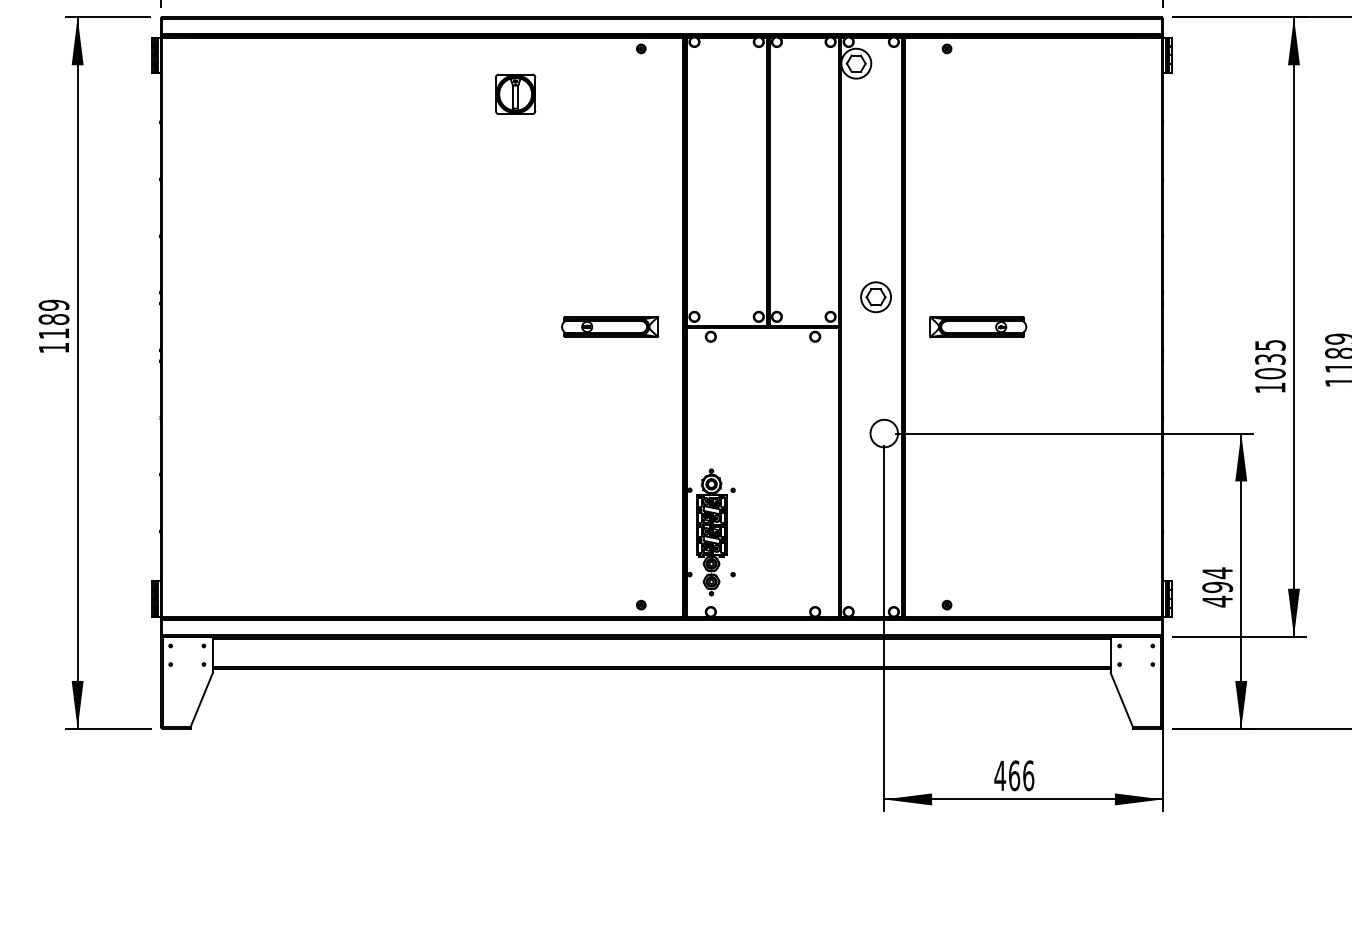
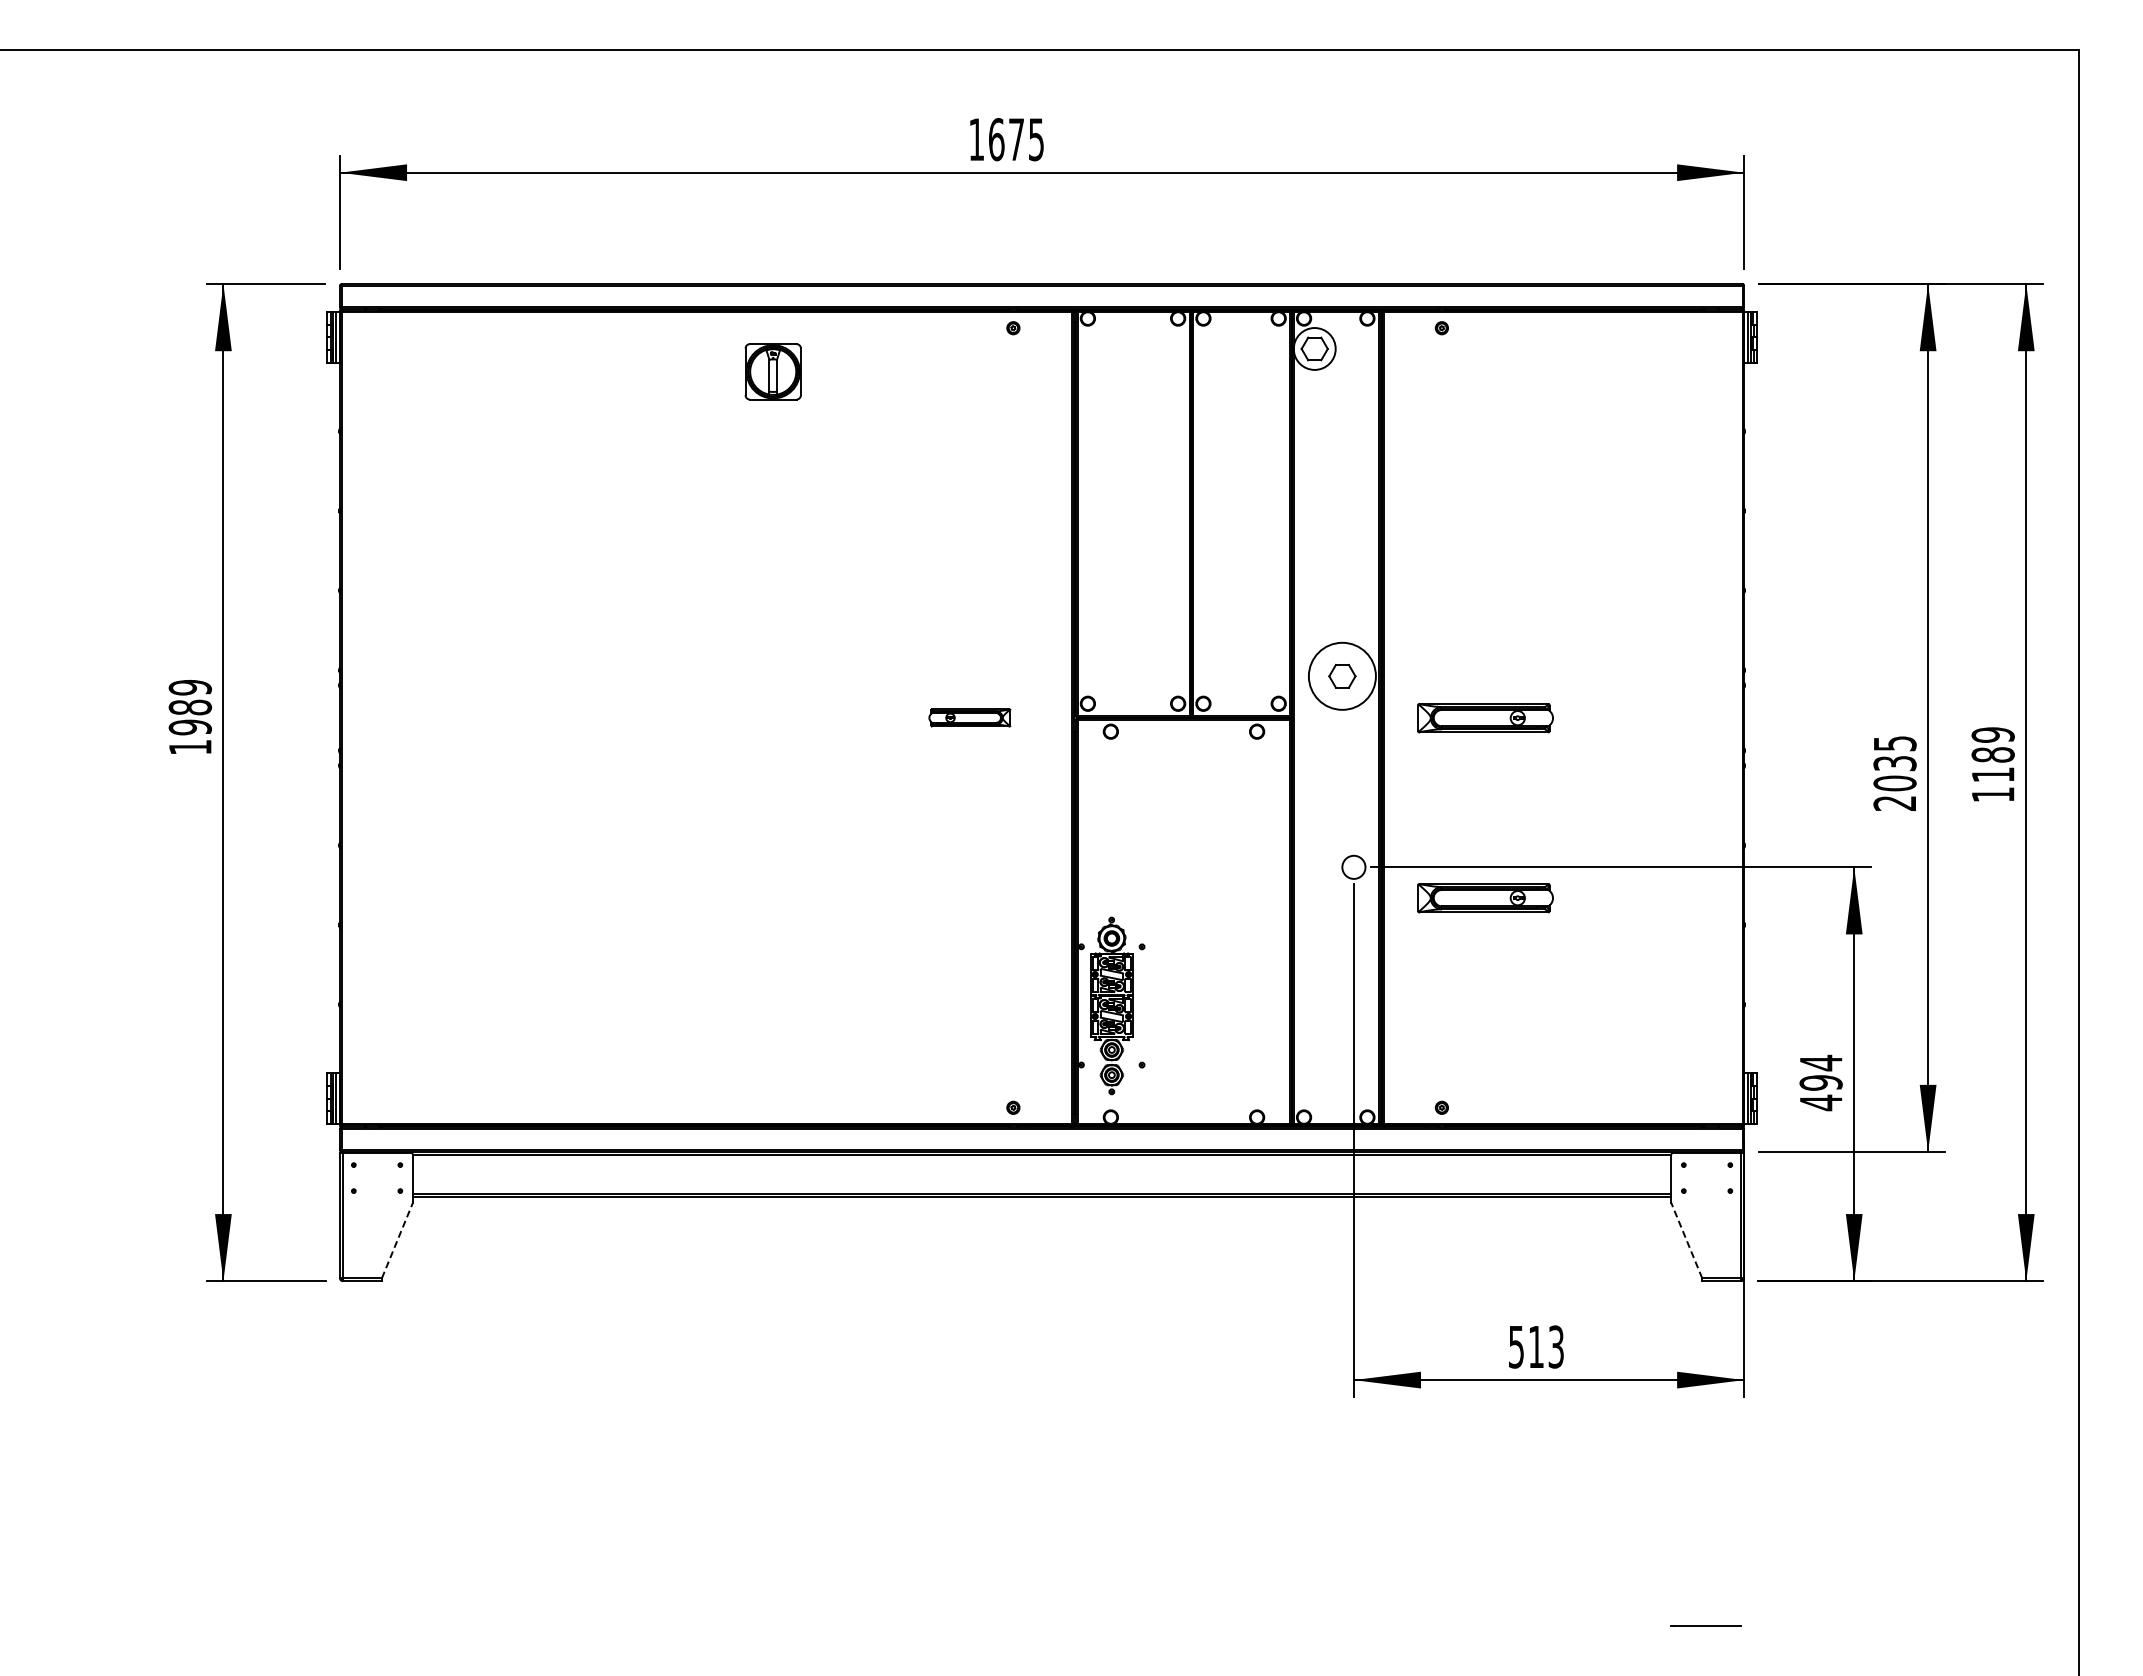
part: (515, 94) -> (772, 371), moved
circle: (876, 297) -> (1342, 676), size x1.6
part: (609, 326) -> (969, 717), size x0.6
text: (54, 333) -> (190, 727), 1189 -> 1989
text: (1269, 388) -> (1894, 803), 1035 -> 2035
circle: (883, 433) -> (1353, 867), size x0.6
part: (978, 455) -> (1485, 898), added
line: (201, 699) -> (397, 1240), solid -> dashed
line: (1121, 699) -> (1686, 1240), solid -> dashed
text: (1014, 775) -> (1536, 1346), 466 -> 513

